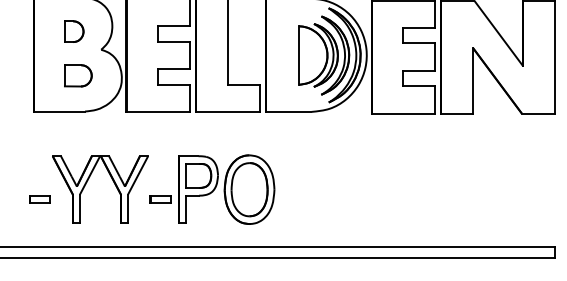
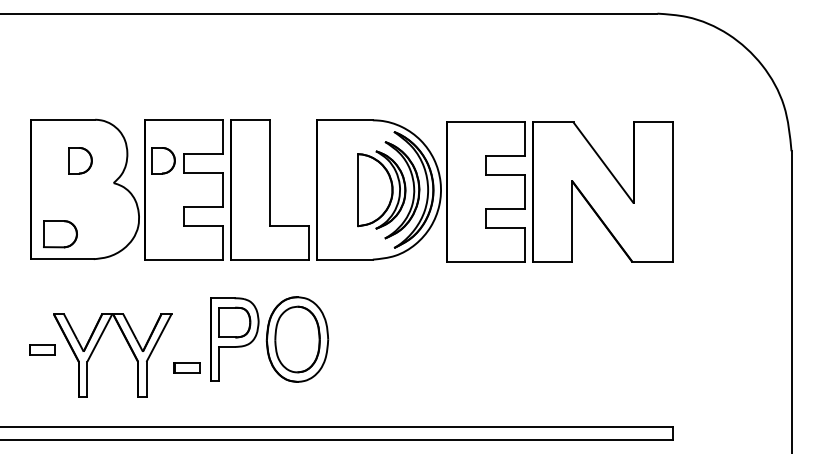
part: (141, 31) -> (163, 160), added
part: (78, 76) -> (60, 234), moved
part: (226, 189) -> (269, 339), moved
part: (40, 199) -> (42, 349), moved

